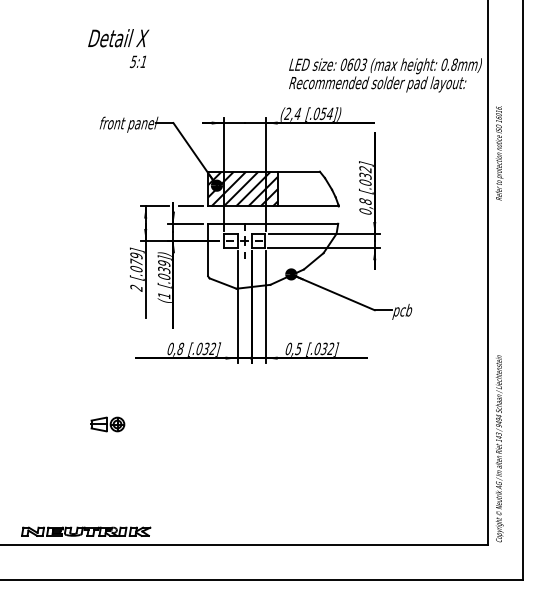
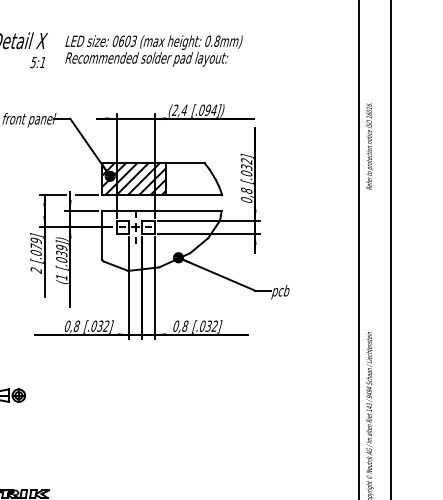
text: (385, 75) -> (153, 51), moved
text: (322, 113) -> (207, 109), [.054]) -> [.094])
text: (298, 348) -> (185, 325), 0,5 -> 0,8

